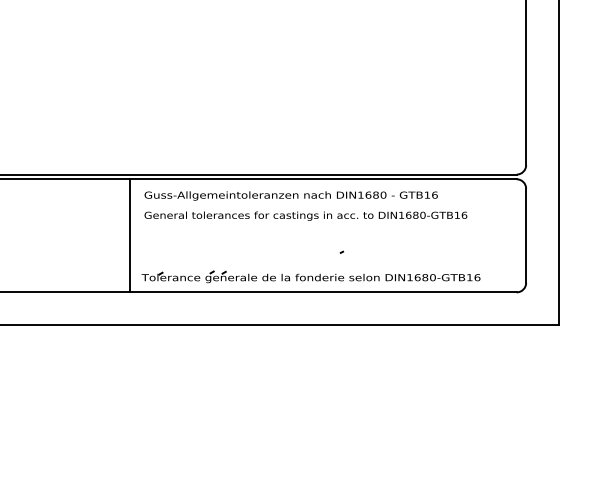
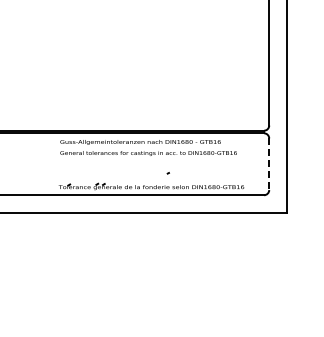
line: (130, 236) -> (52, 164), removed
line: (526, 236) -> (269, 164), solid -> dashed

